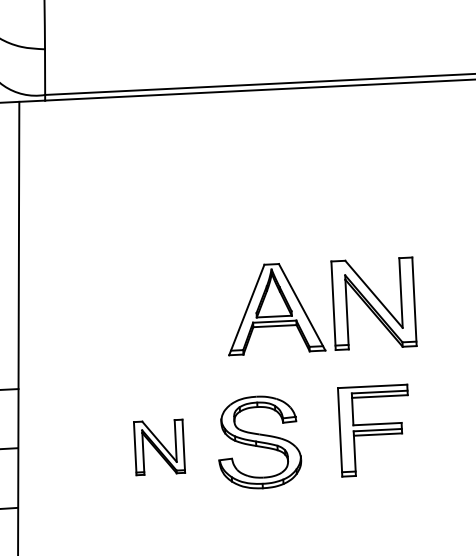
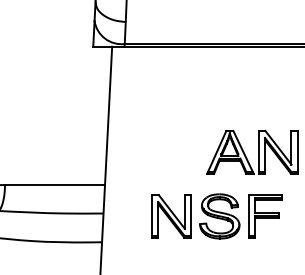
part: (374, 430) -> (265, 216), moved
part: (159, 447) -> (171, 216), size x1.67

